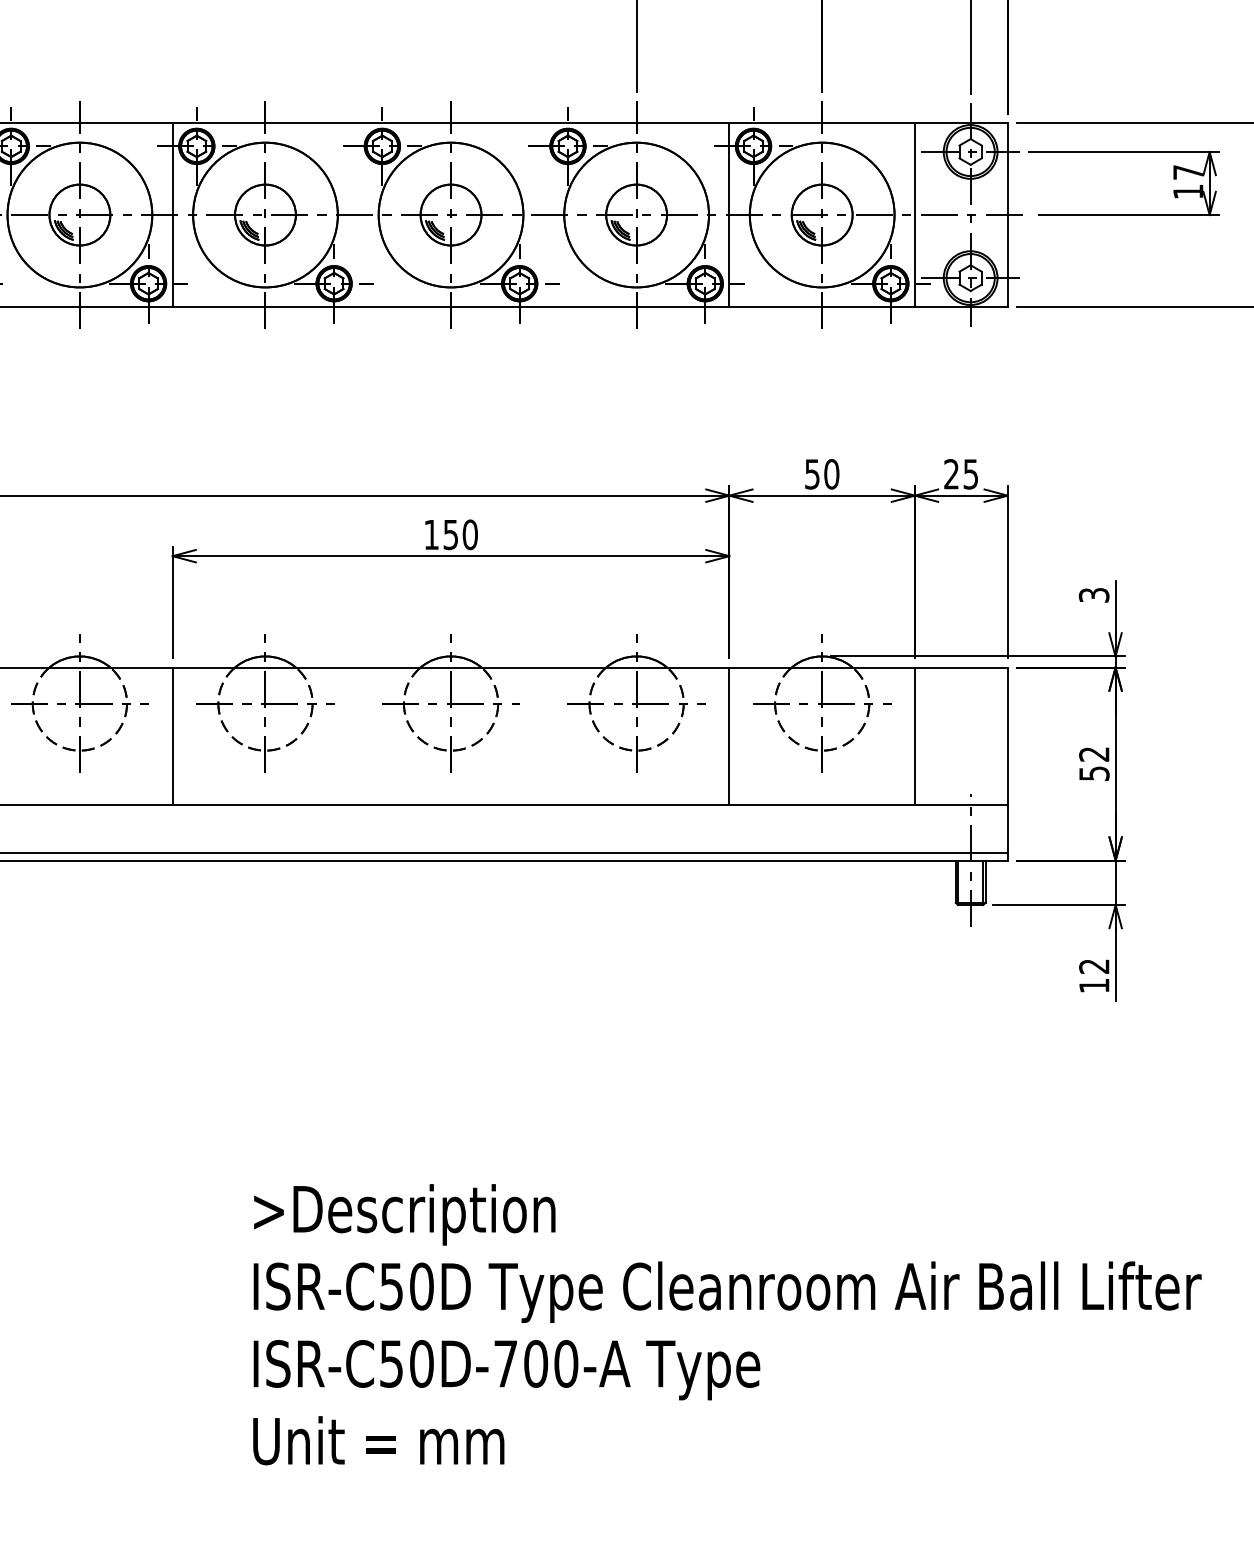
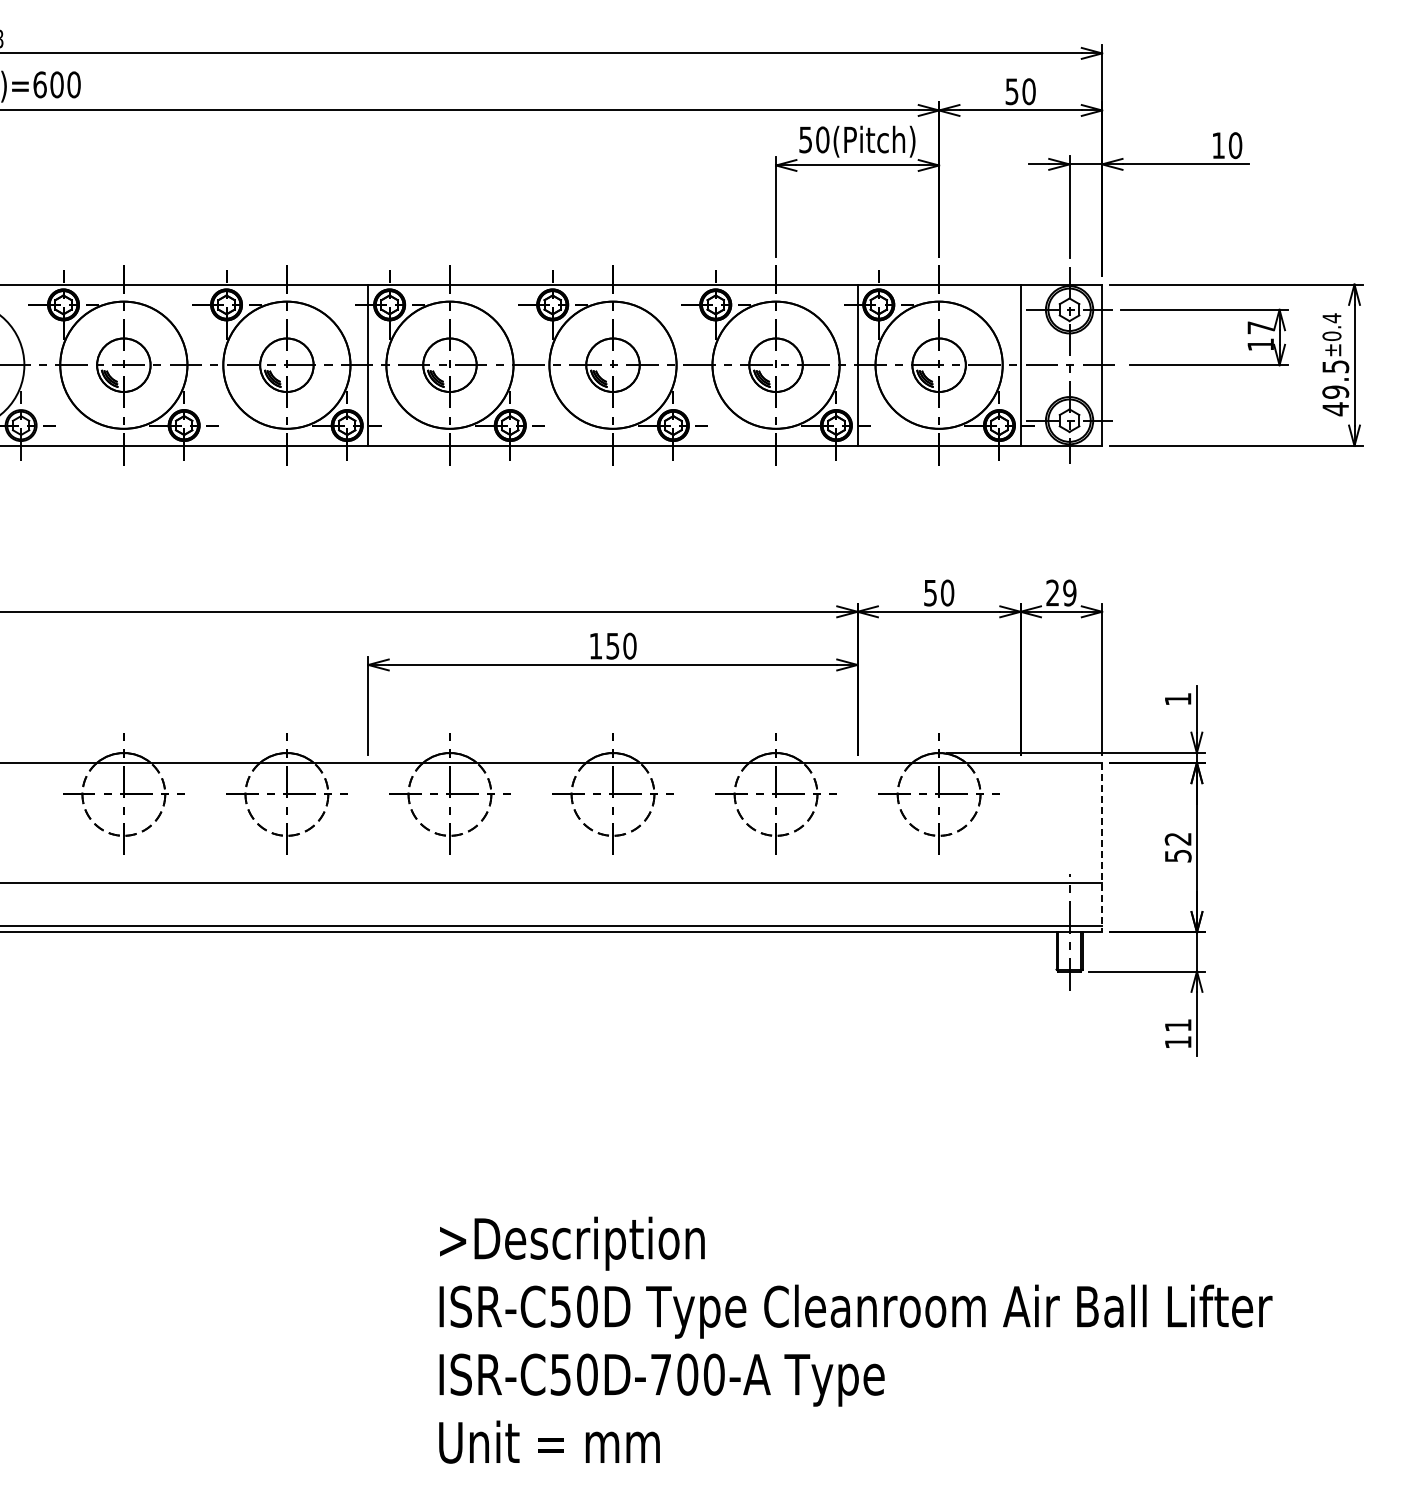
text: (970, 473) -> (1069, 592), 25 -> 29
text: (1093, 595) -> (1177, 699), 3 -> 1
line: (172, 735) -> (368, 822), removed
line: (729, 735) -> (857, 822), removed
line: (914, 735) -> (1020, 822), removed
line: (1008, 763) -> (1102, 847), solid -> dashed
text: (1093, 966) -> (1177, 1025), 12 -> 11

